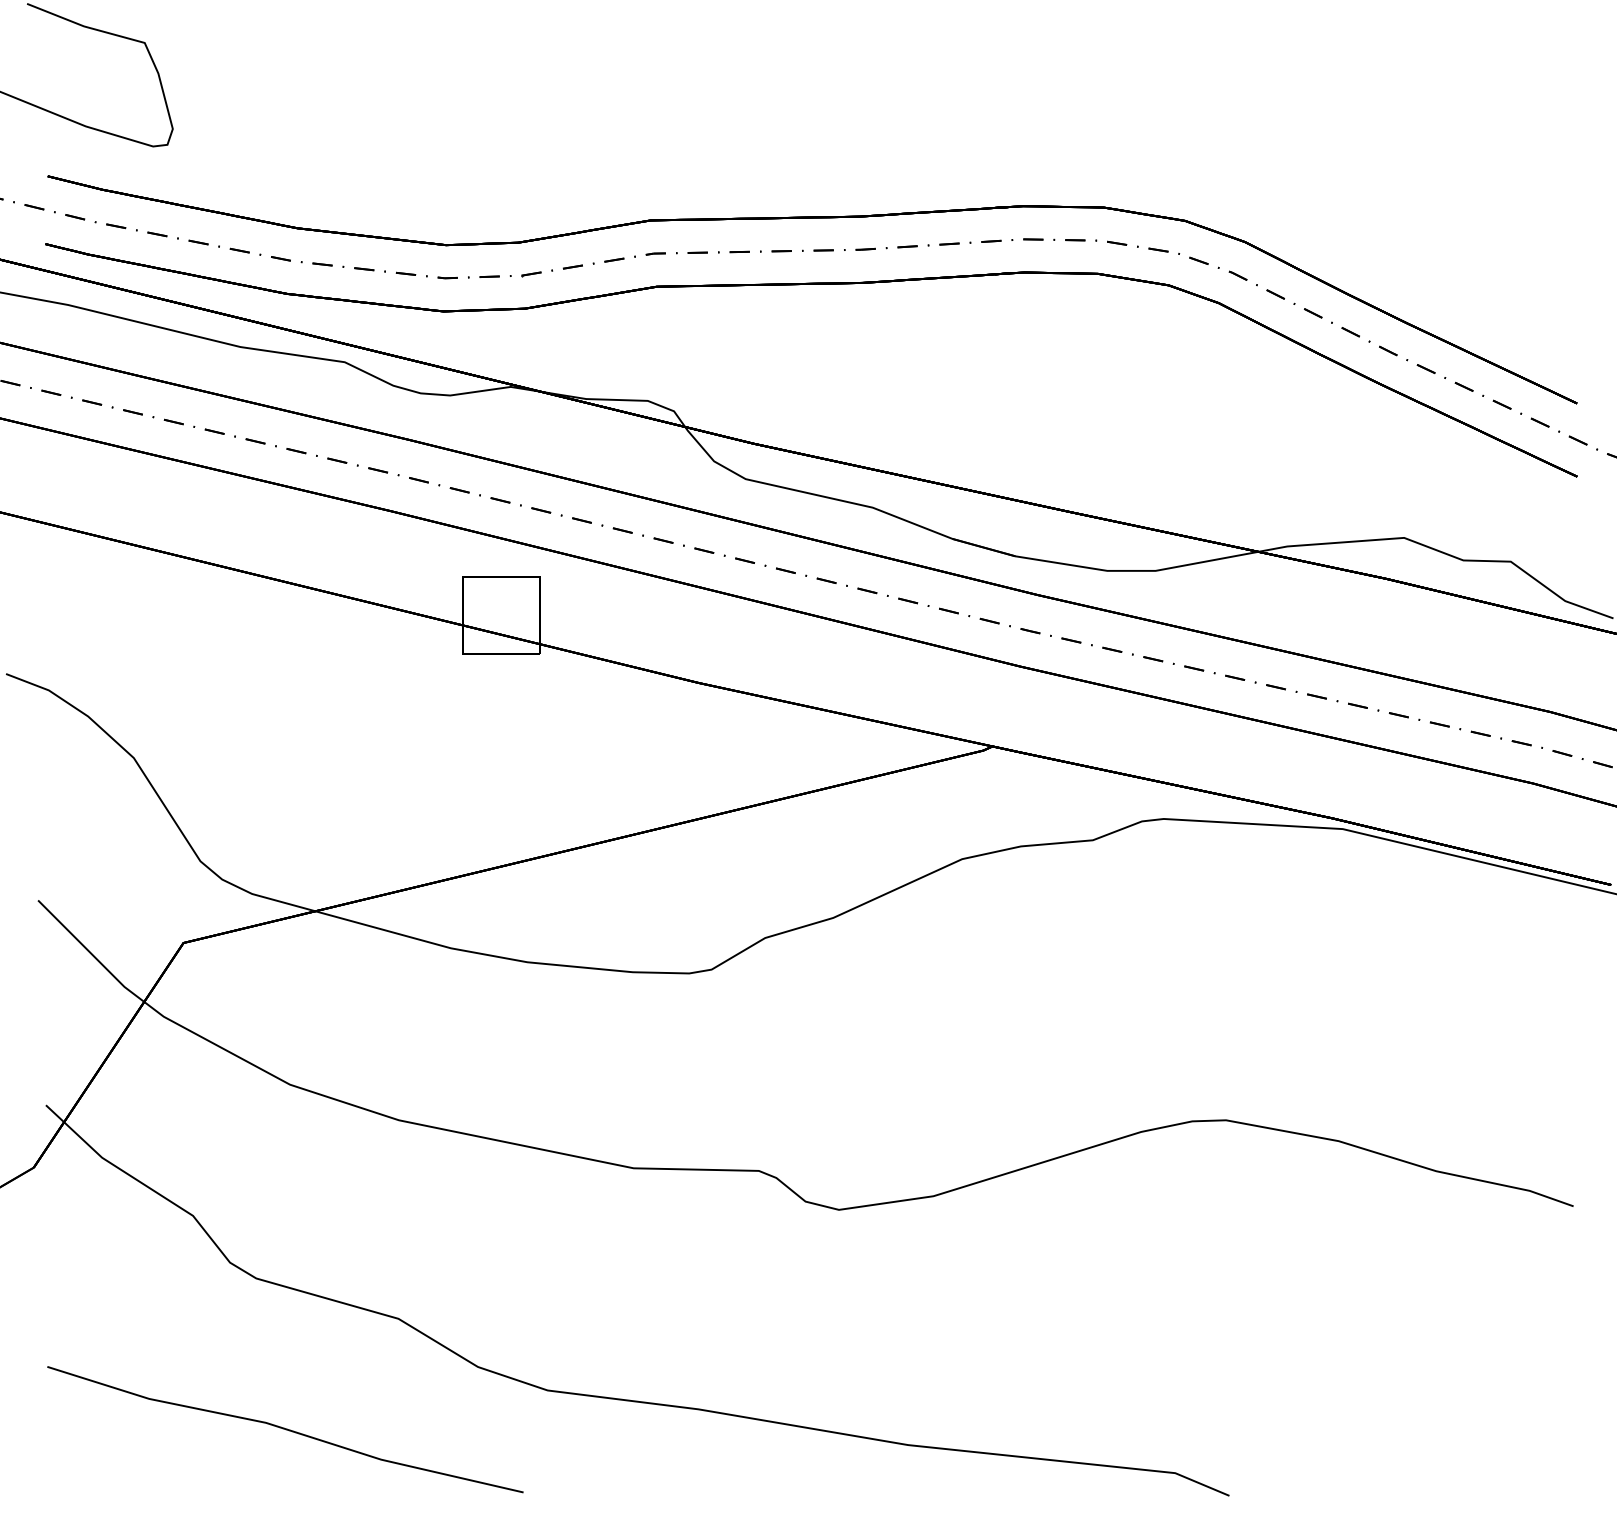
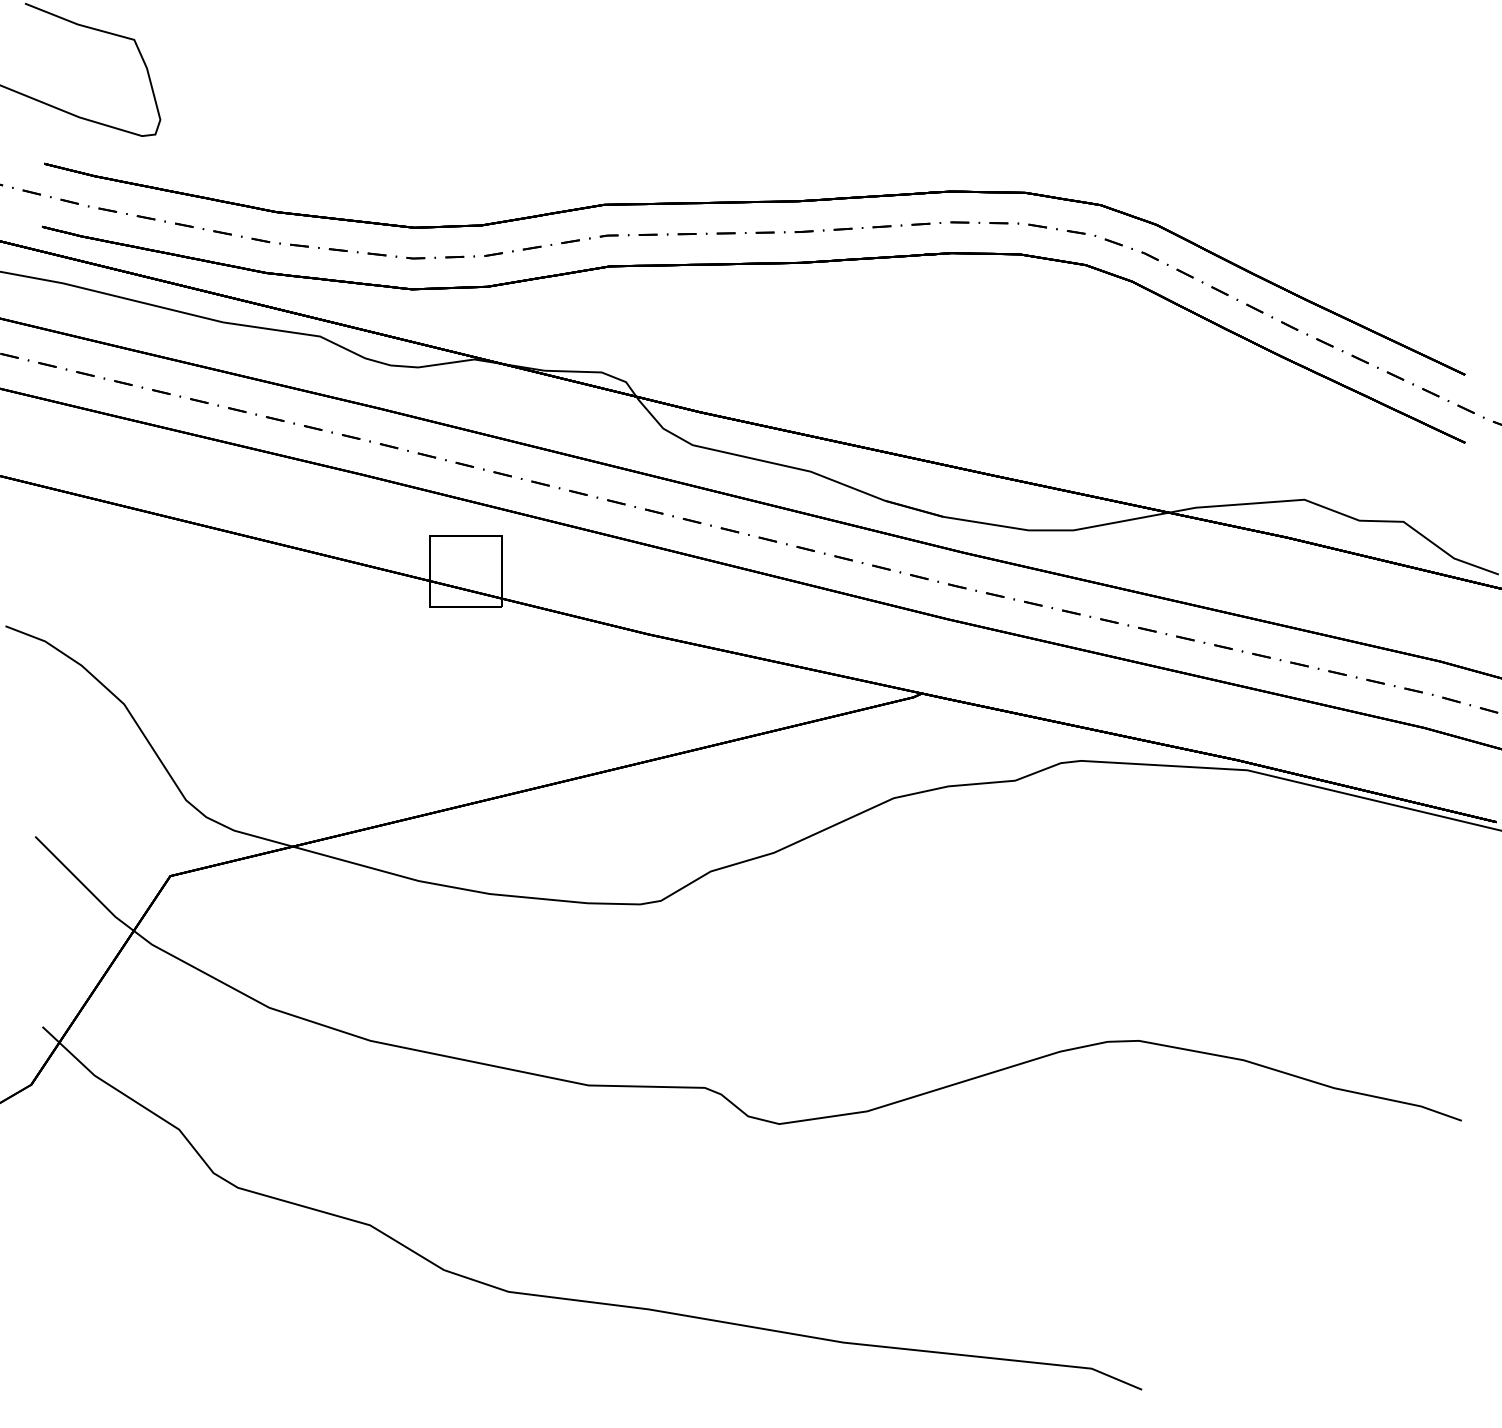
line: (285, 1429) -> (265, 1328), removed

